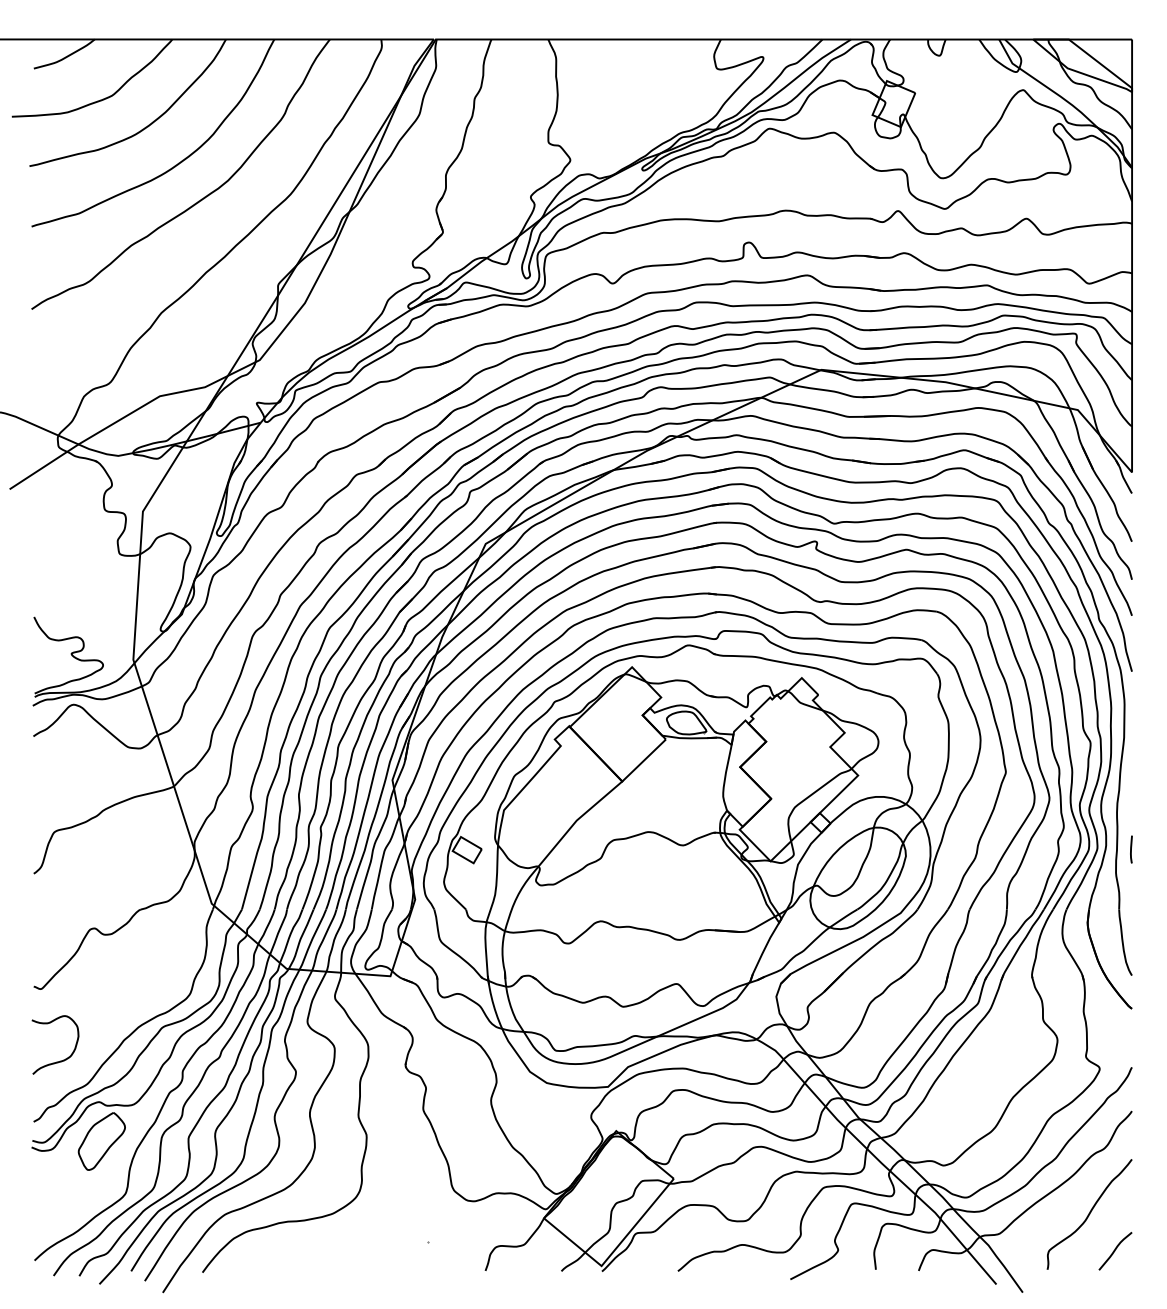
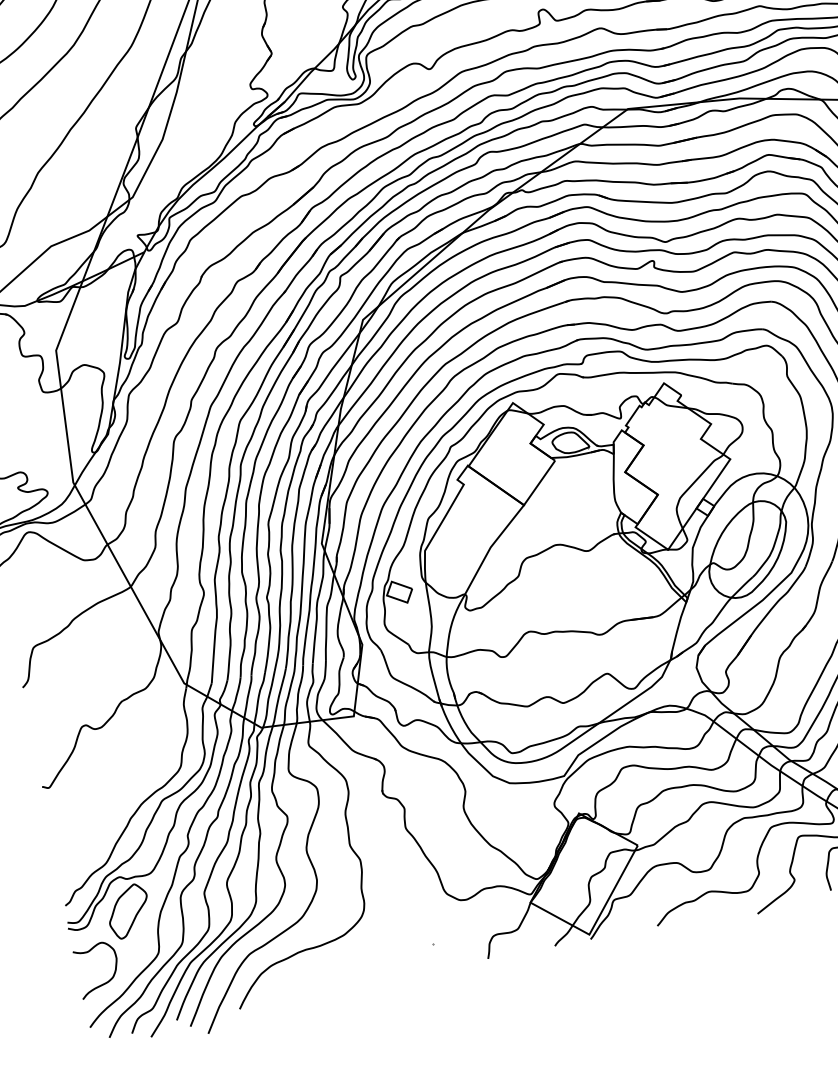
curve: (60, 1060) -> (104, 982), moved

